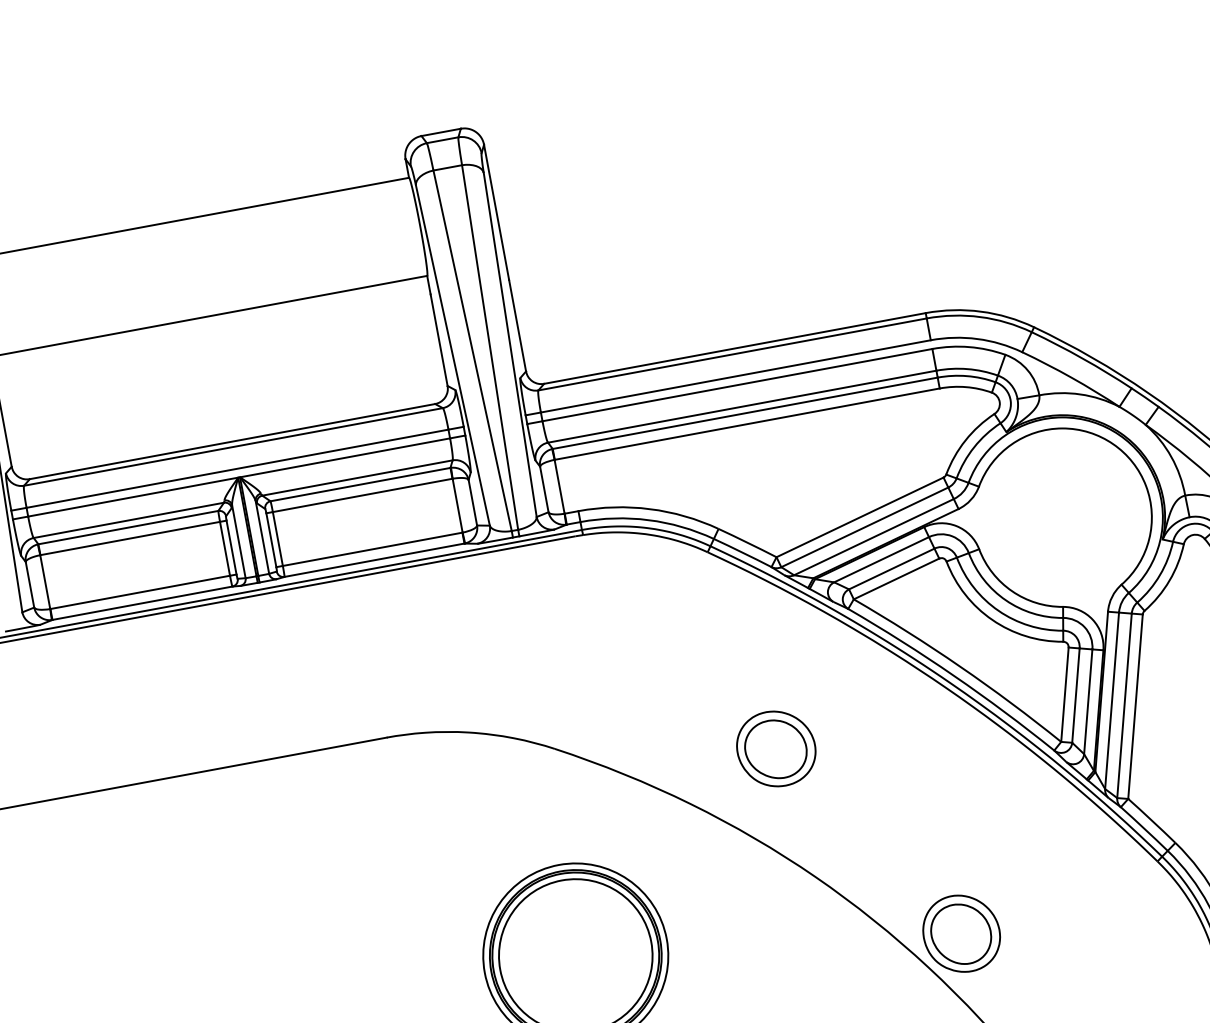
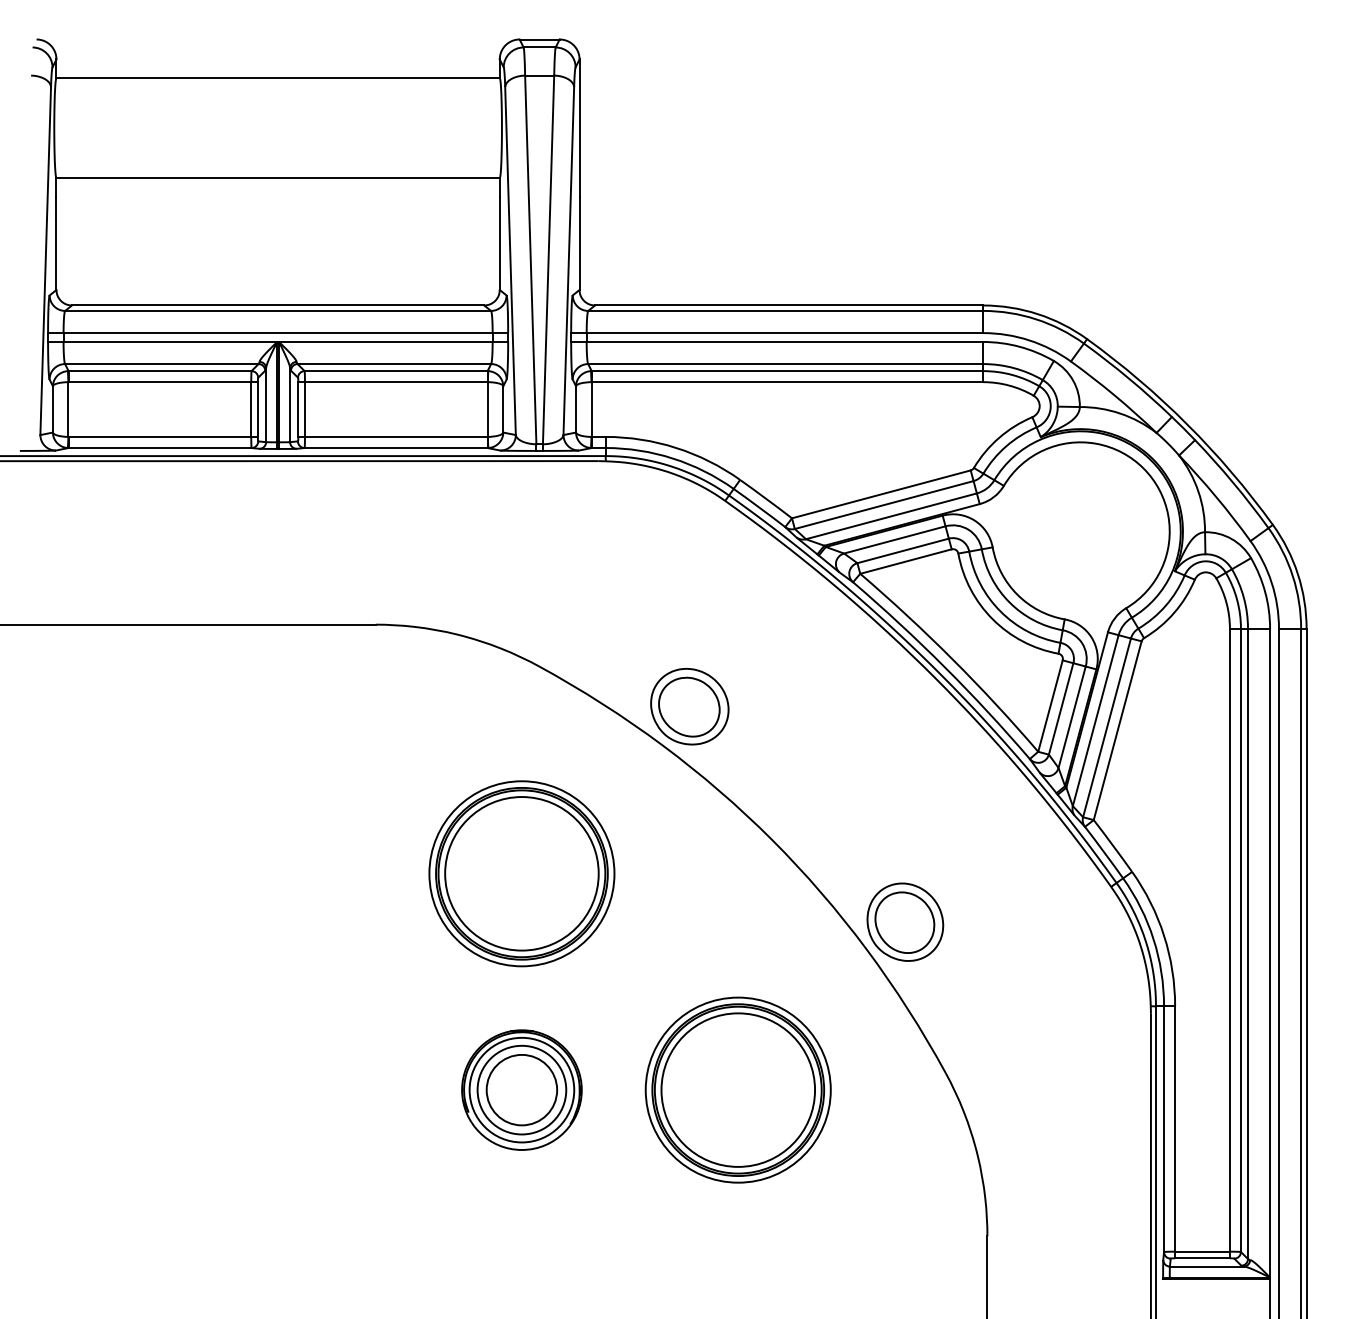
part: (775, 748) -> (689, 706), moved

